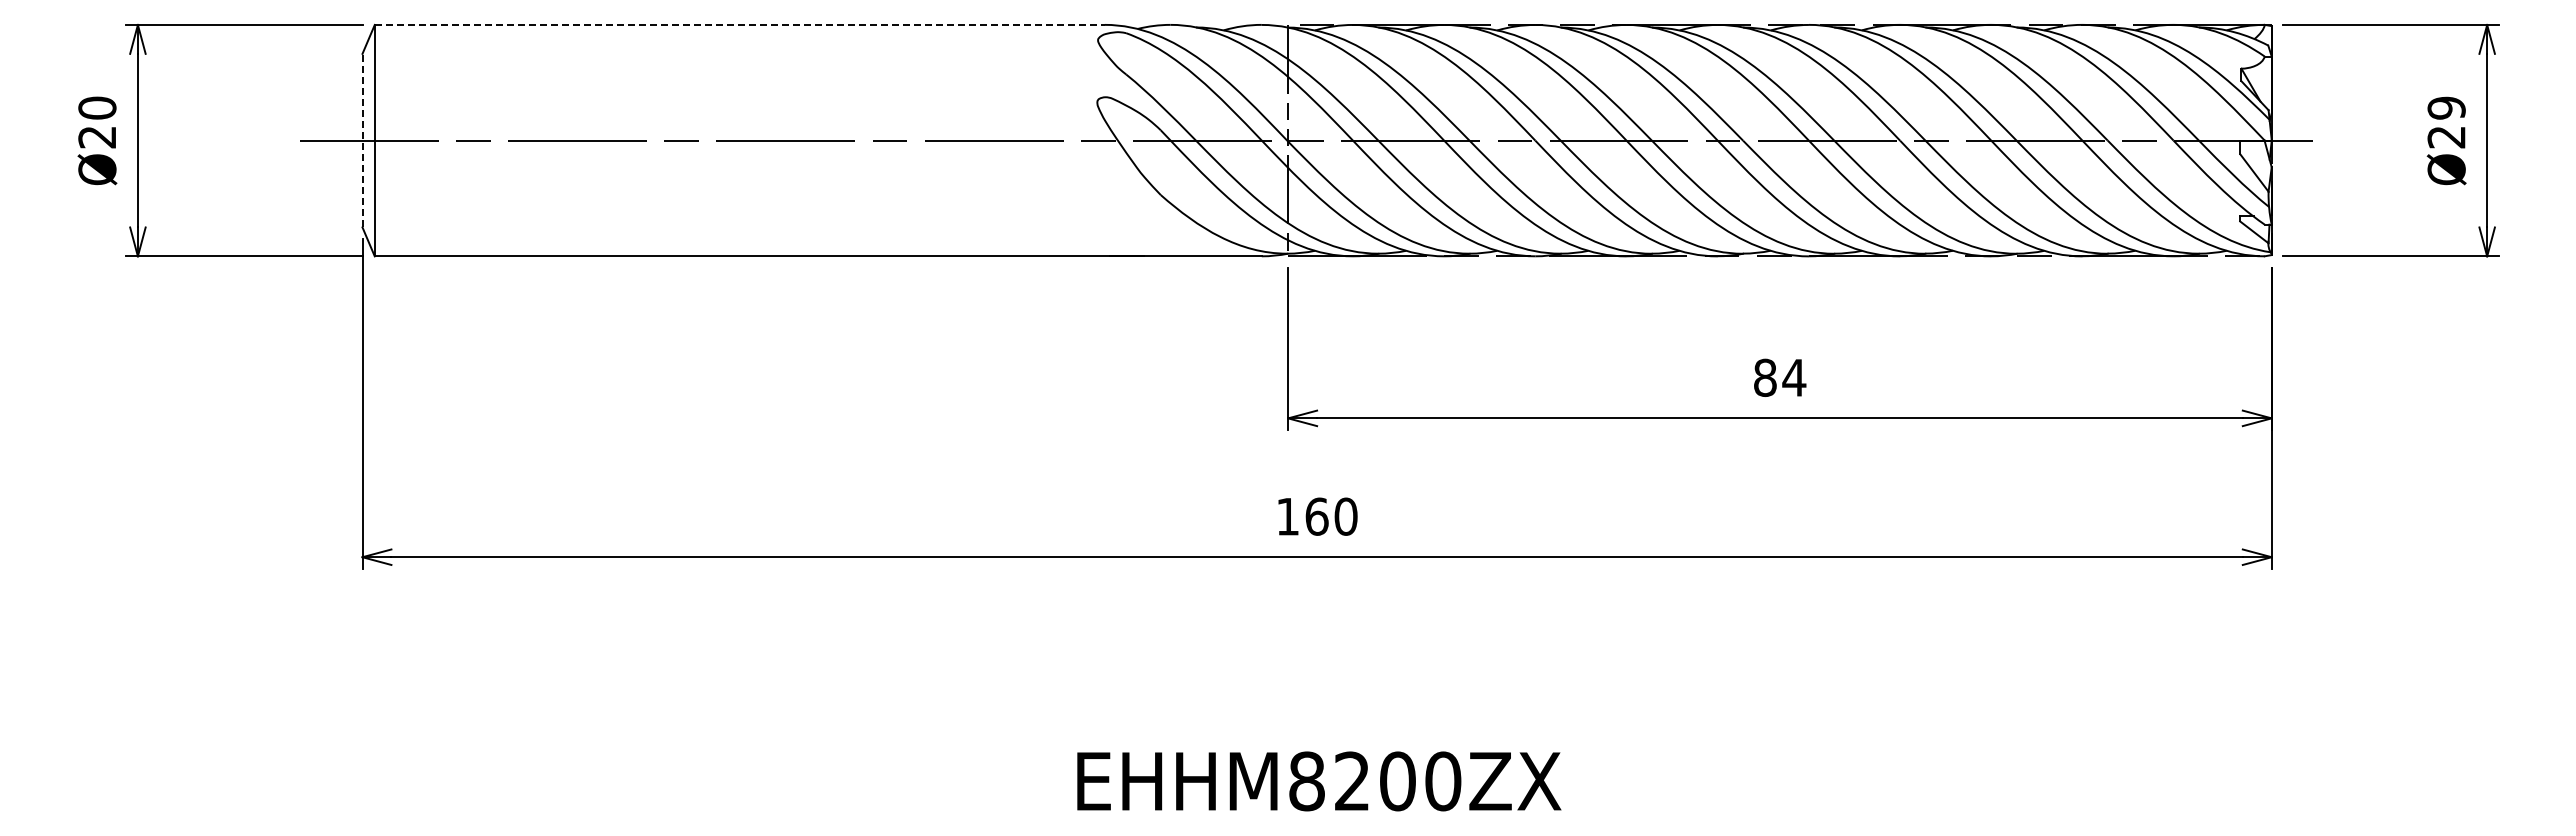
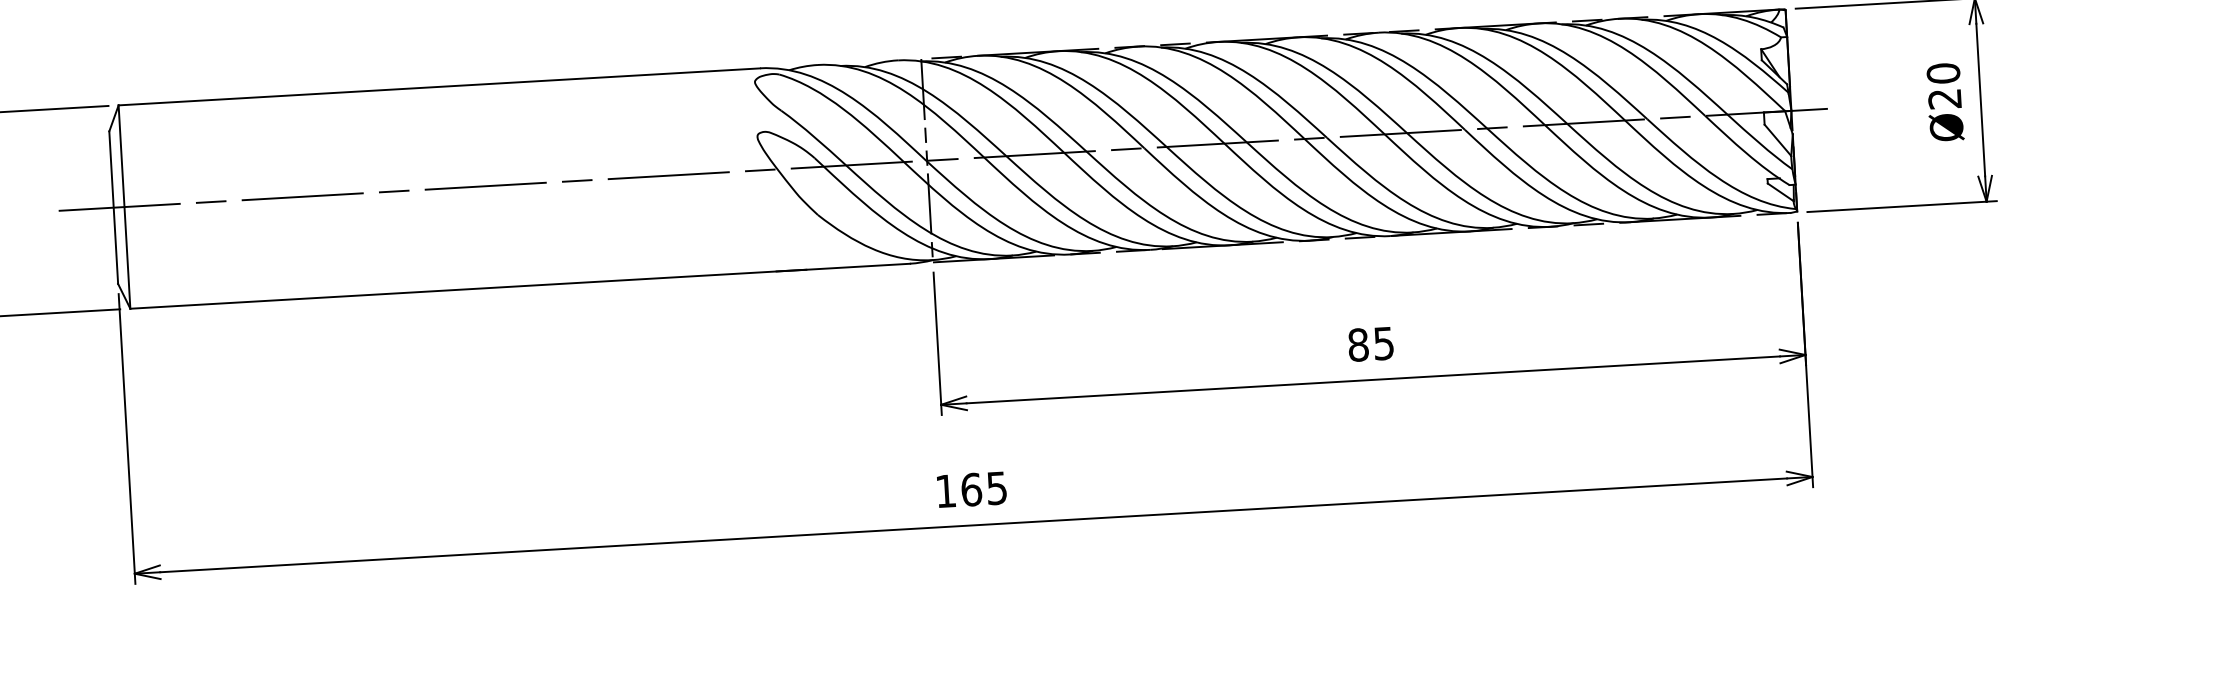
line: (740, 24) -> (439, 86), dashed -> solid
text: (2446, 107) -> (1943, 72), Ø29 -> Ø20
line: (362, 140) -> (113, 207), dashed -> solid
text: (1794, 377) -> (1384, 343), 84 -> 85
text: (1345, 516) -> (996, 488), 160 -> 165

